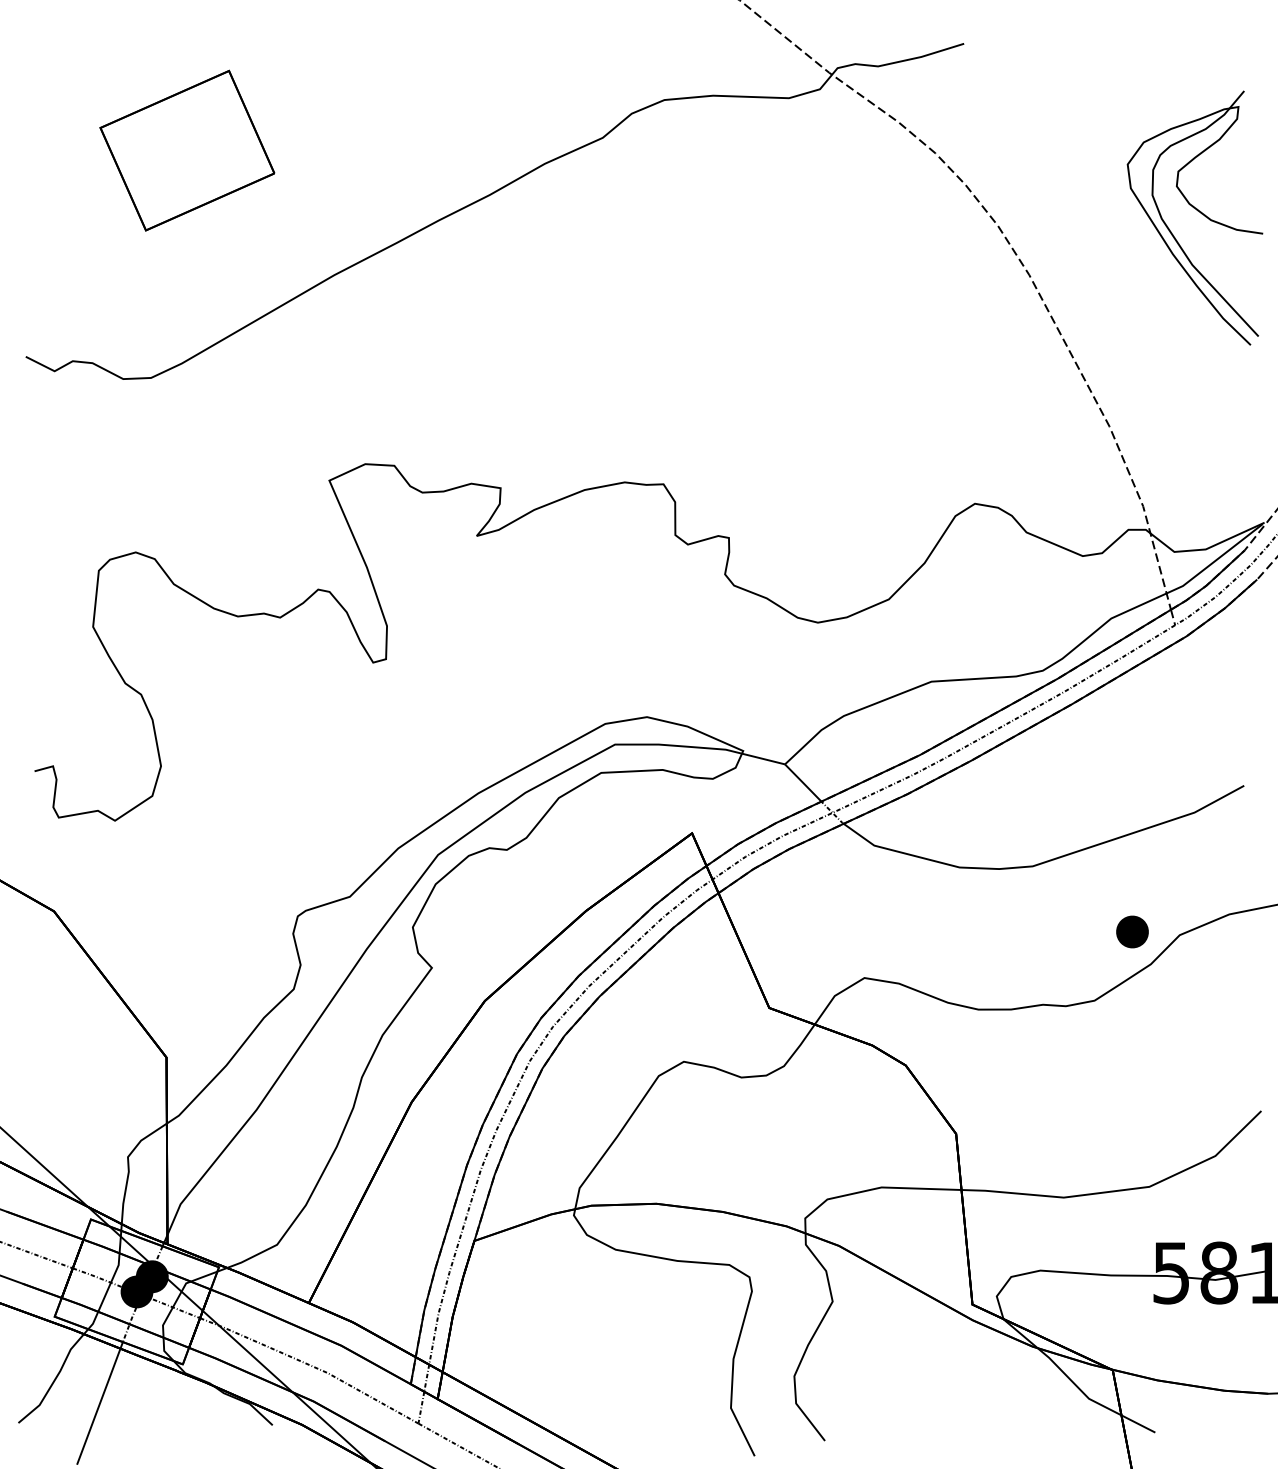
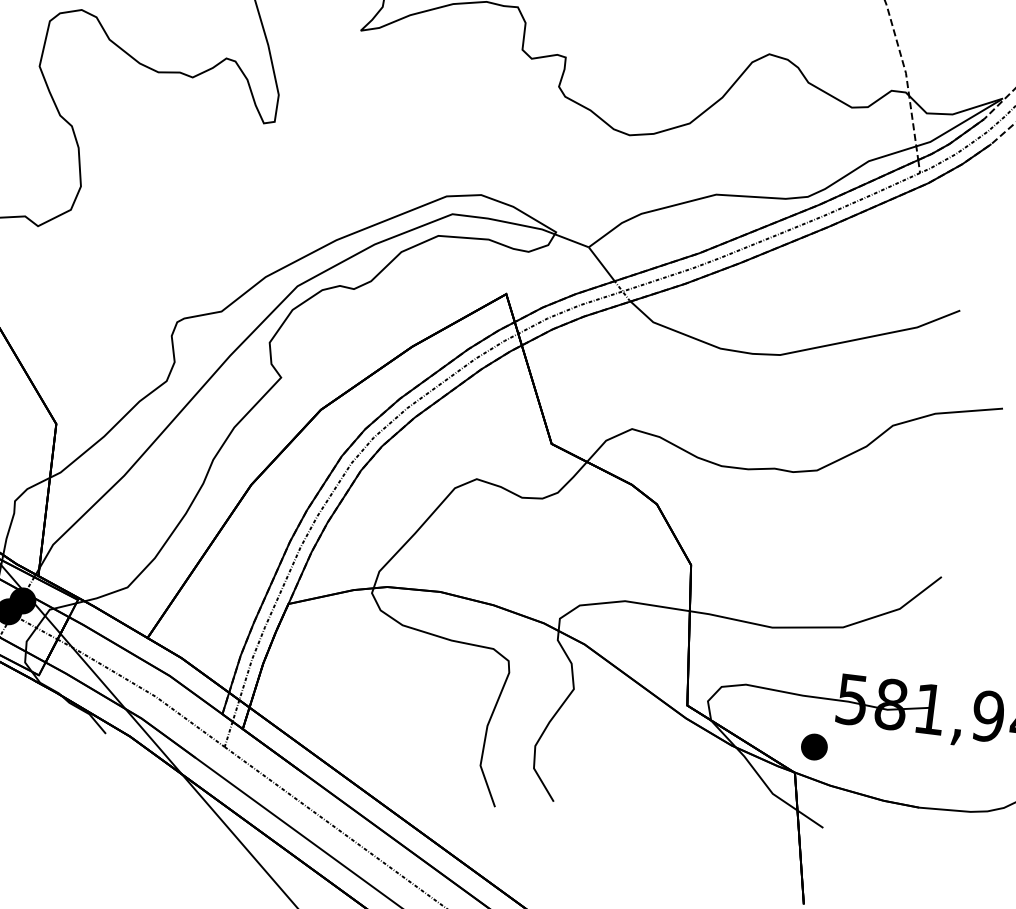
part: (1132, 931) -> (814, 746), moved

